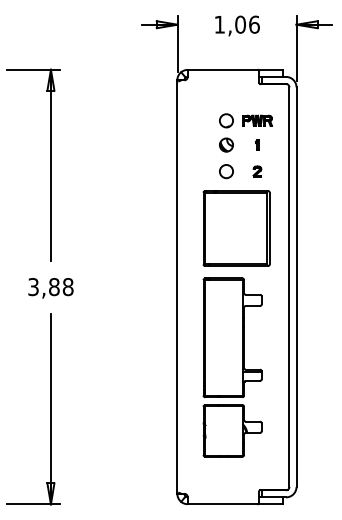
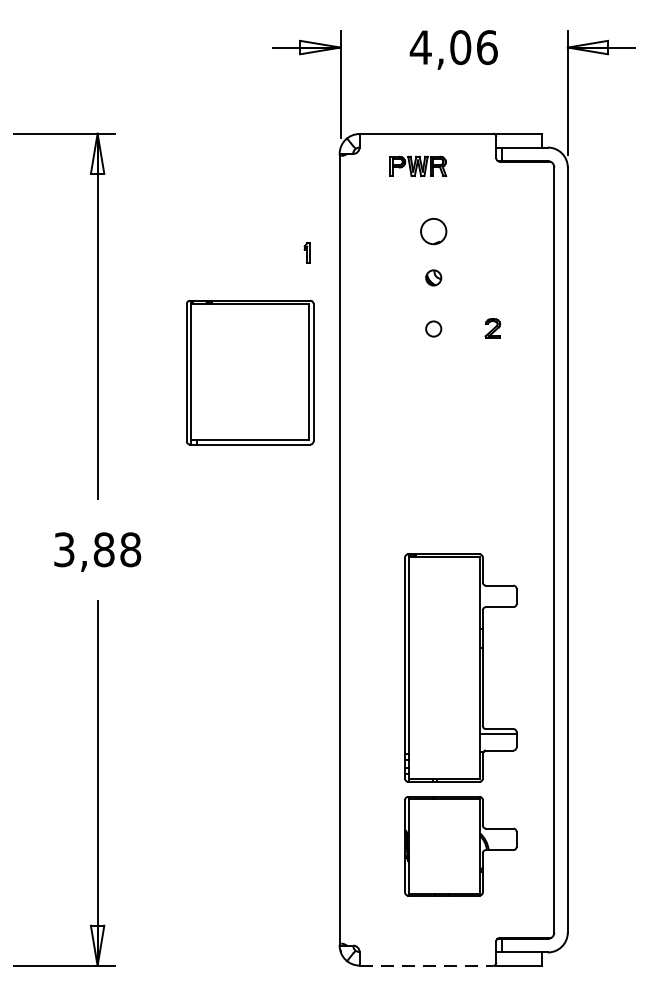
text: (219, 24) -> (420, 47), 1,06 -> 4,06
part: (257, 120) -> (418, 165), moved
part: (226, 144) -> (433, 276), size x0.6
part: (257, 144) -> (307, 251), moved
circle: (226, 171) -> (433, 328), size x0.6
part: (236, 228) -> (249, 372), moved
part: (232, 367) -> (460, 724), moved
line: (222, 504) -> (426, 966), solid -> dashed

